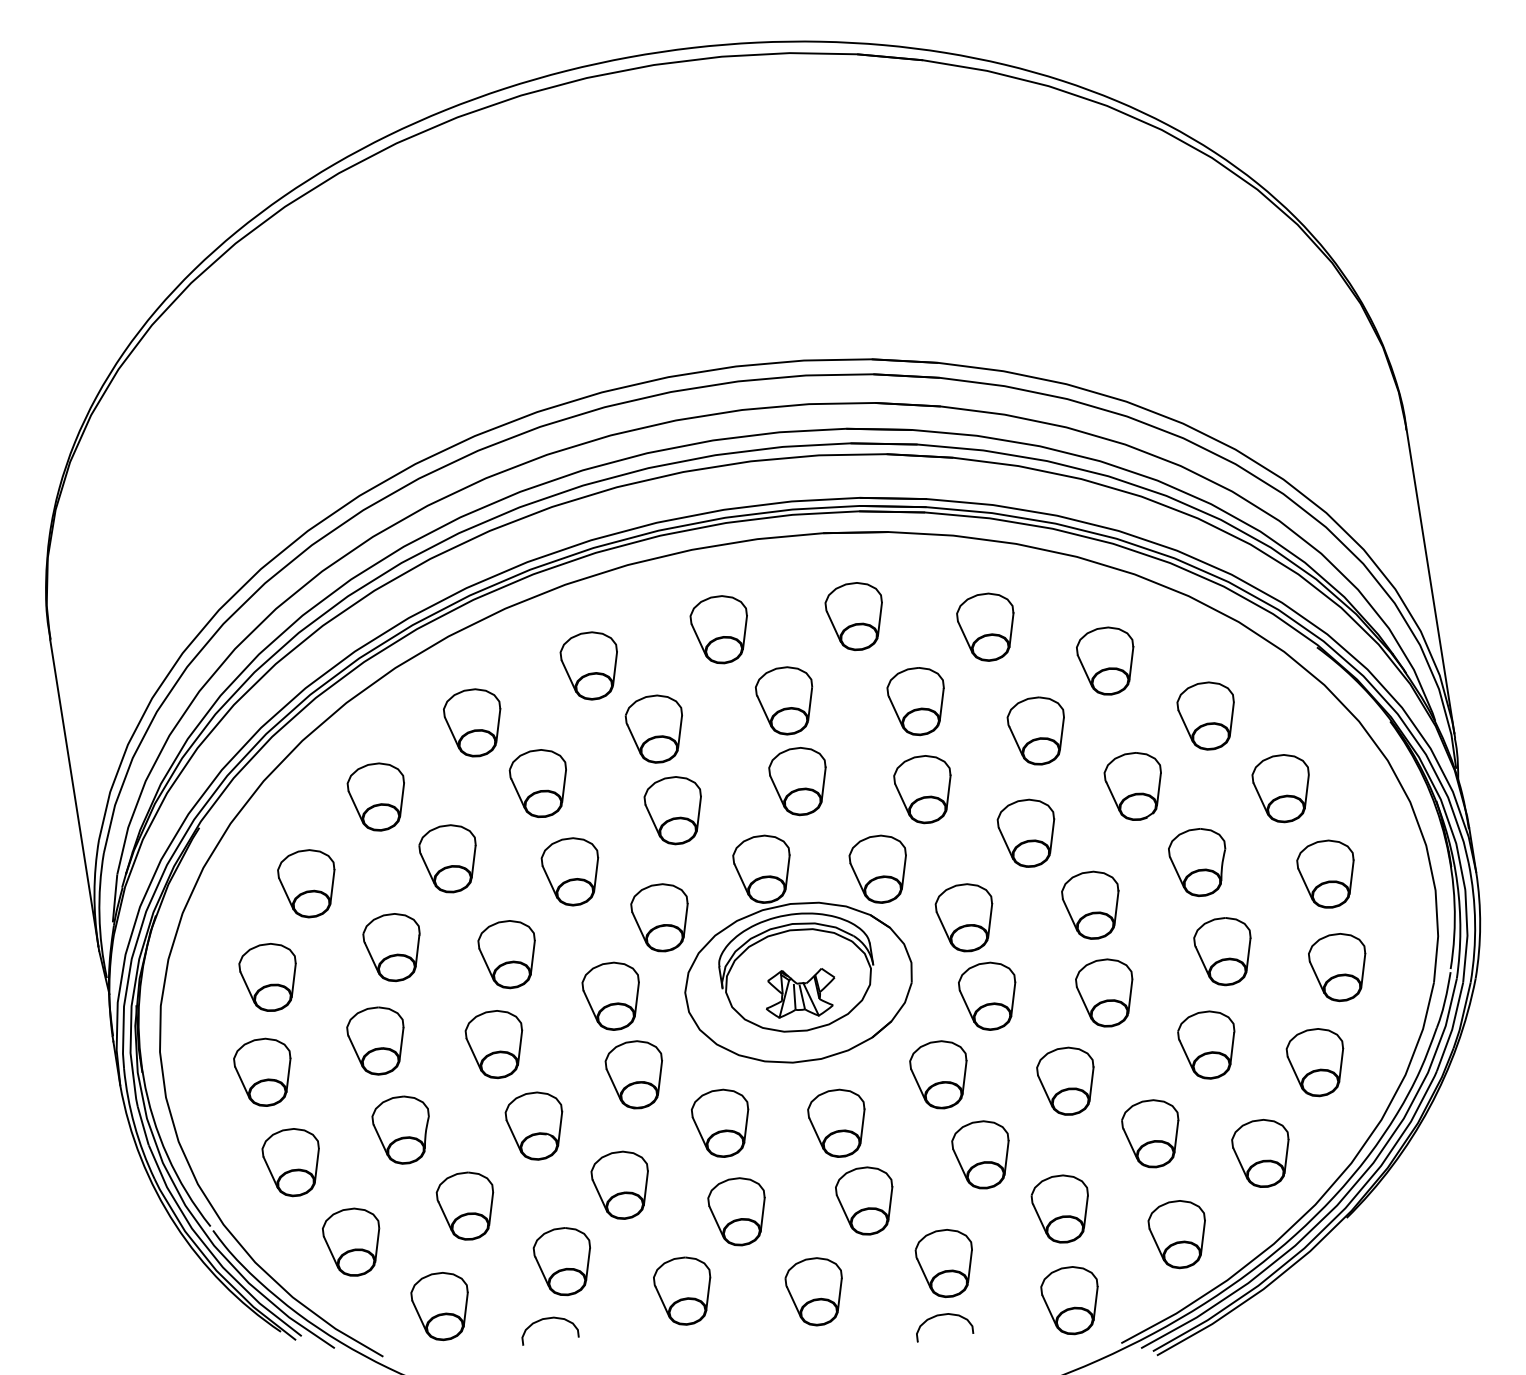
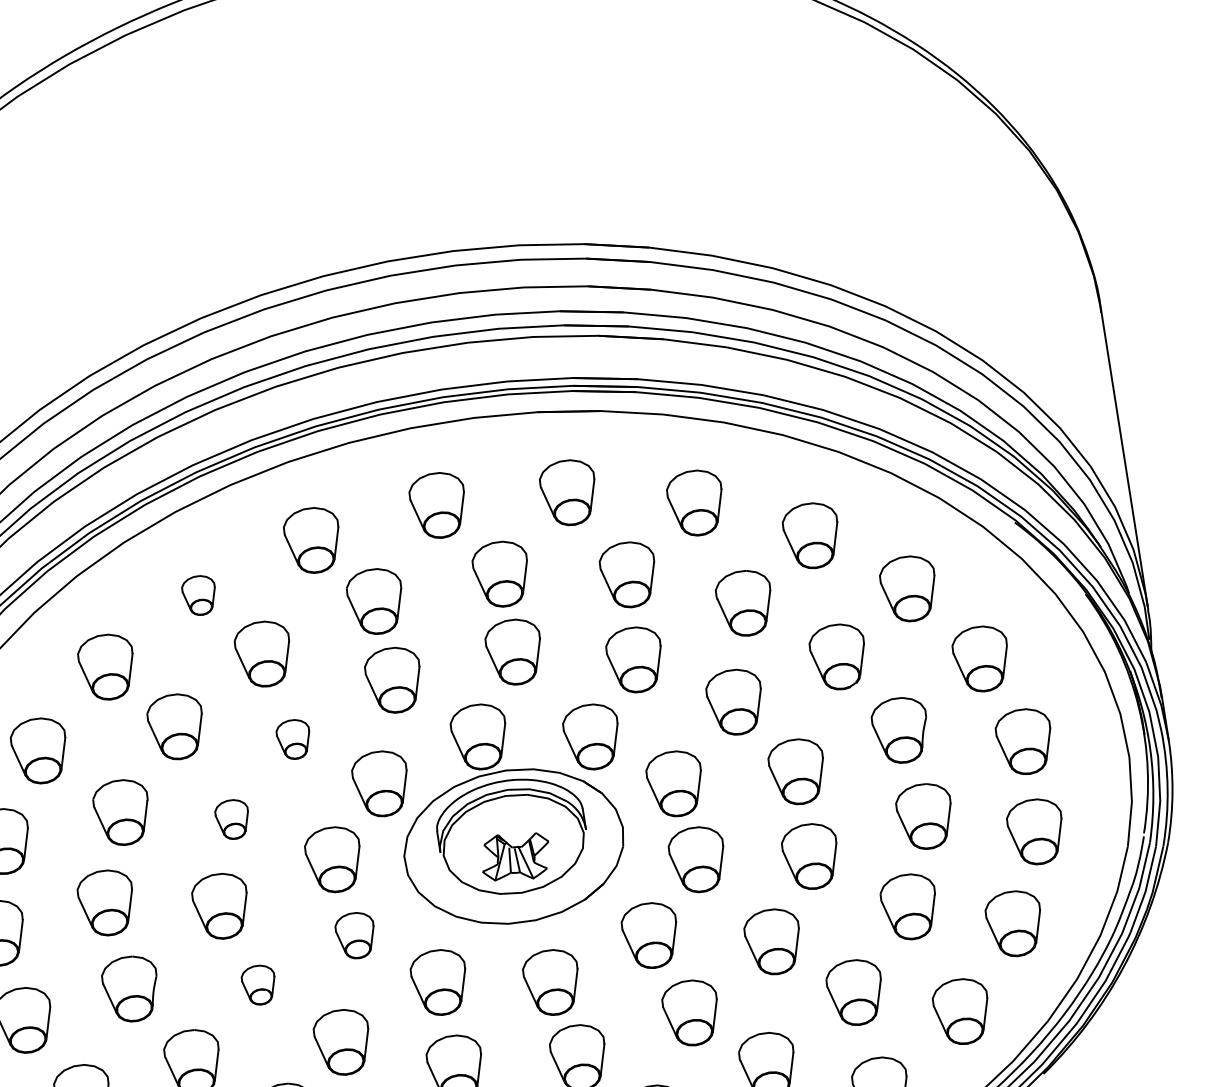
part: (472, 722) -> (198, 595), size x0.6
part: (569, 871) -> (292, 739), size x0.6
part: (506, 954) -> (231, 819), size x0.6
part: (633, 1074) -> (354, 935), size x0.7
part: (533, 1125) -> (257, 984), size x0.6

